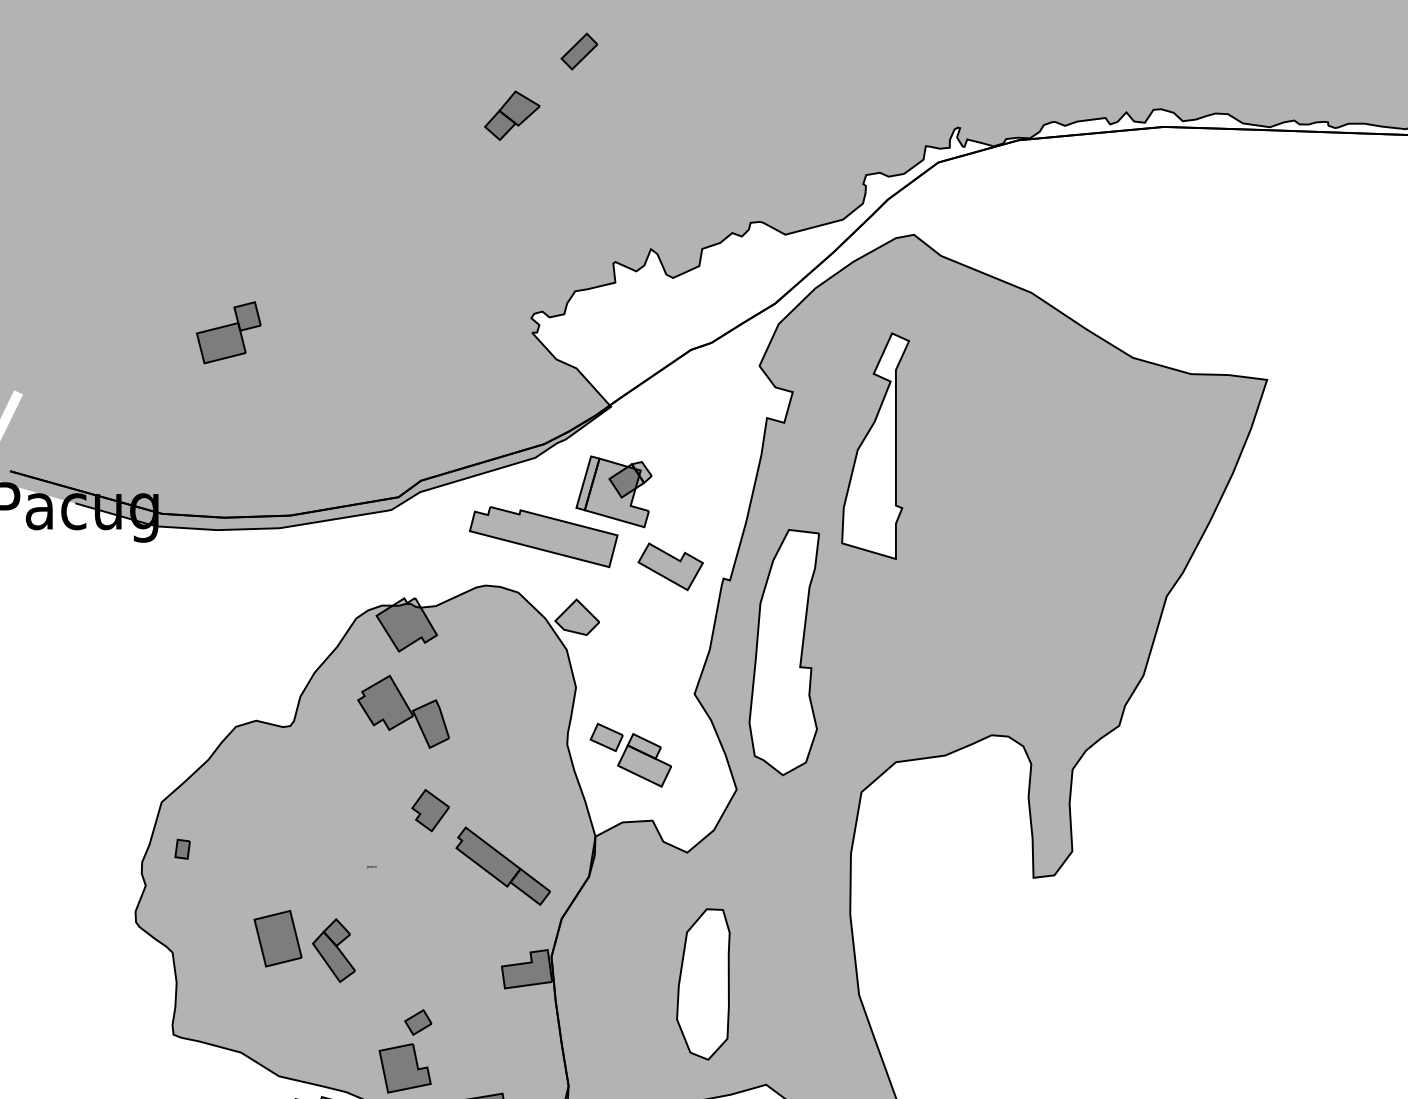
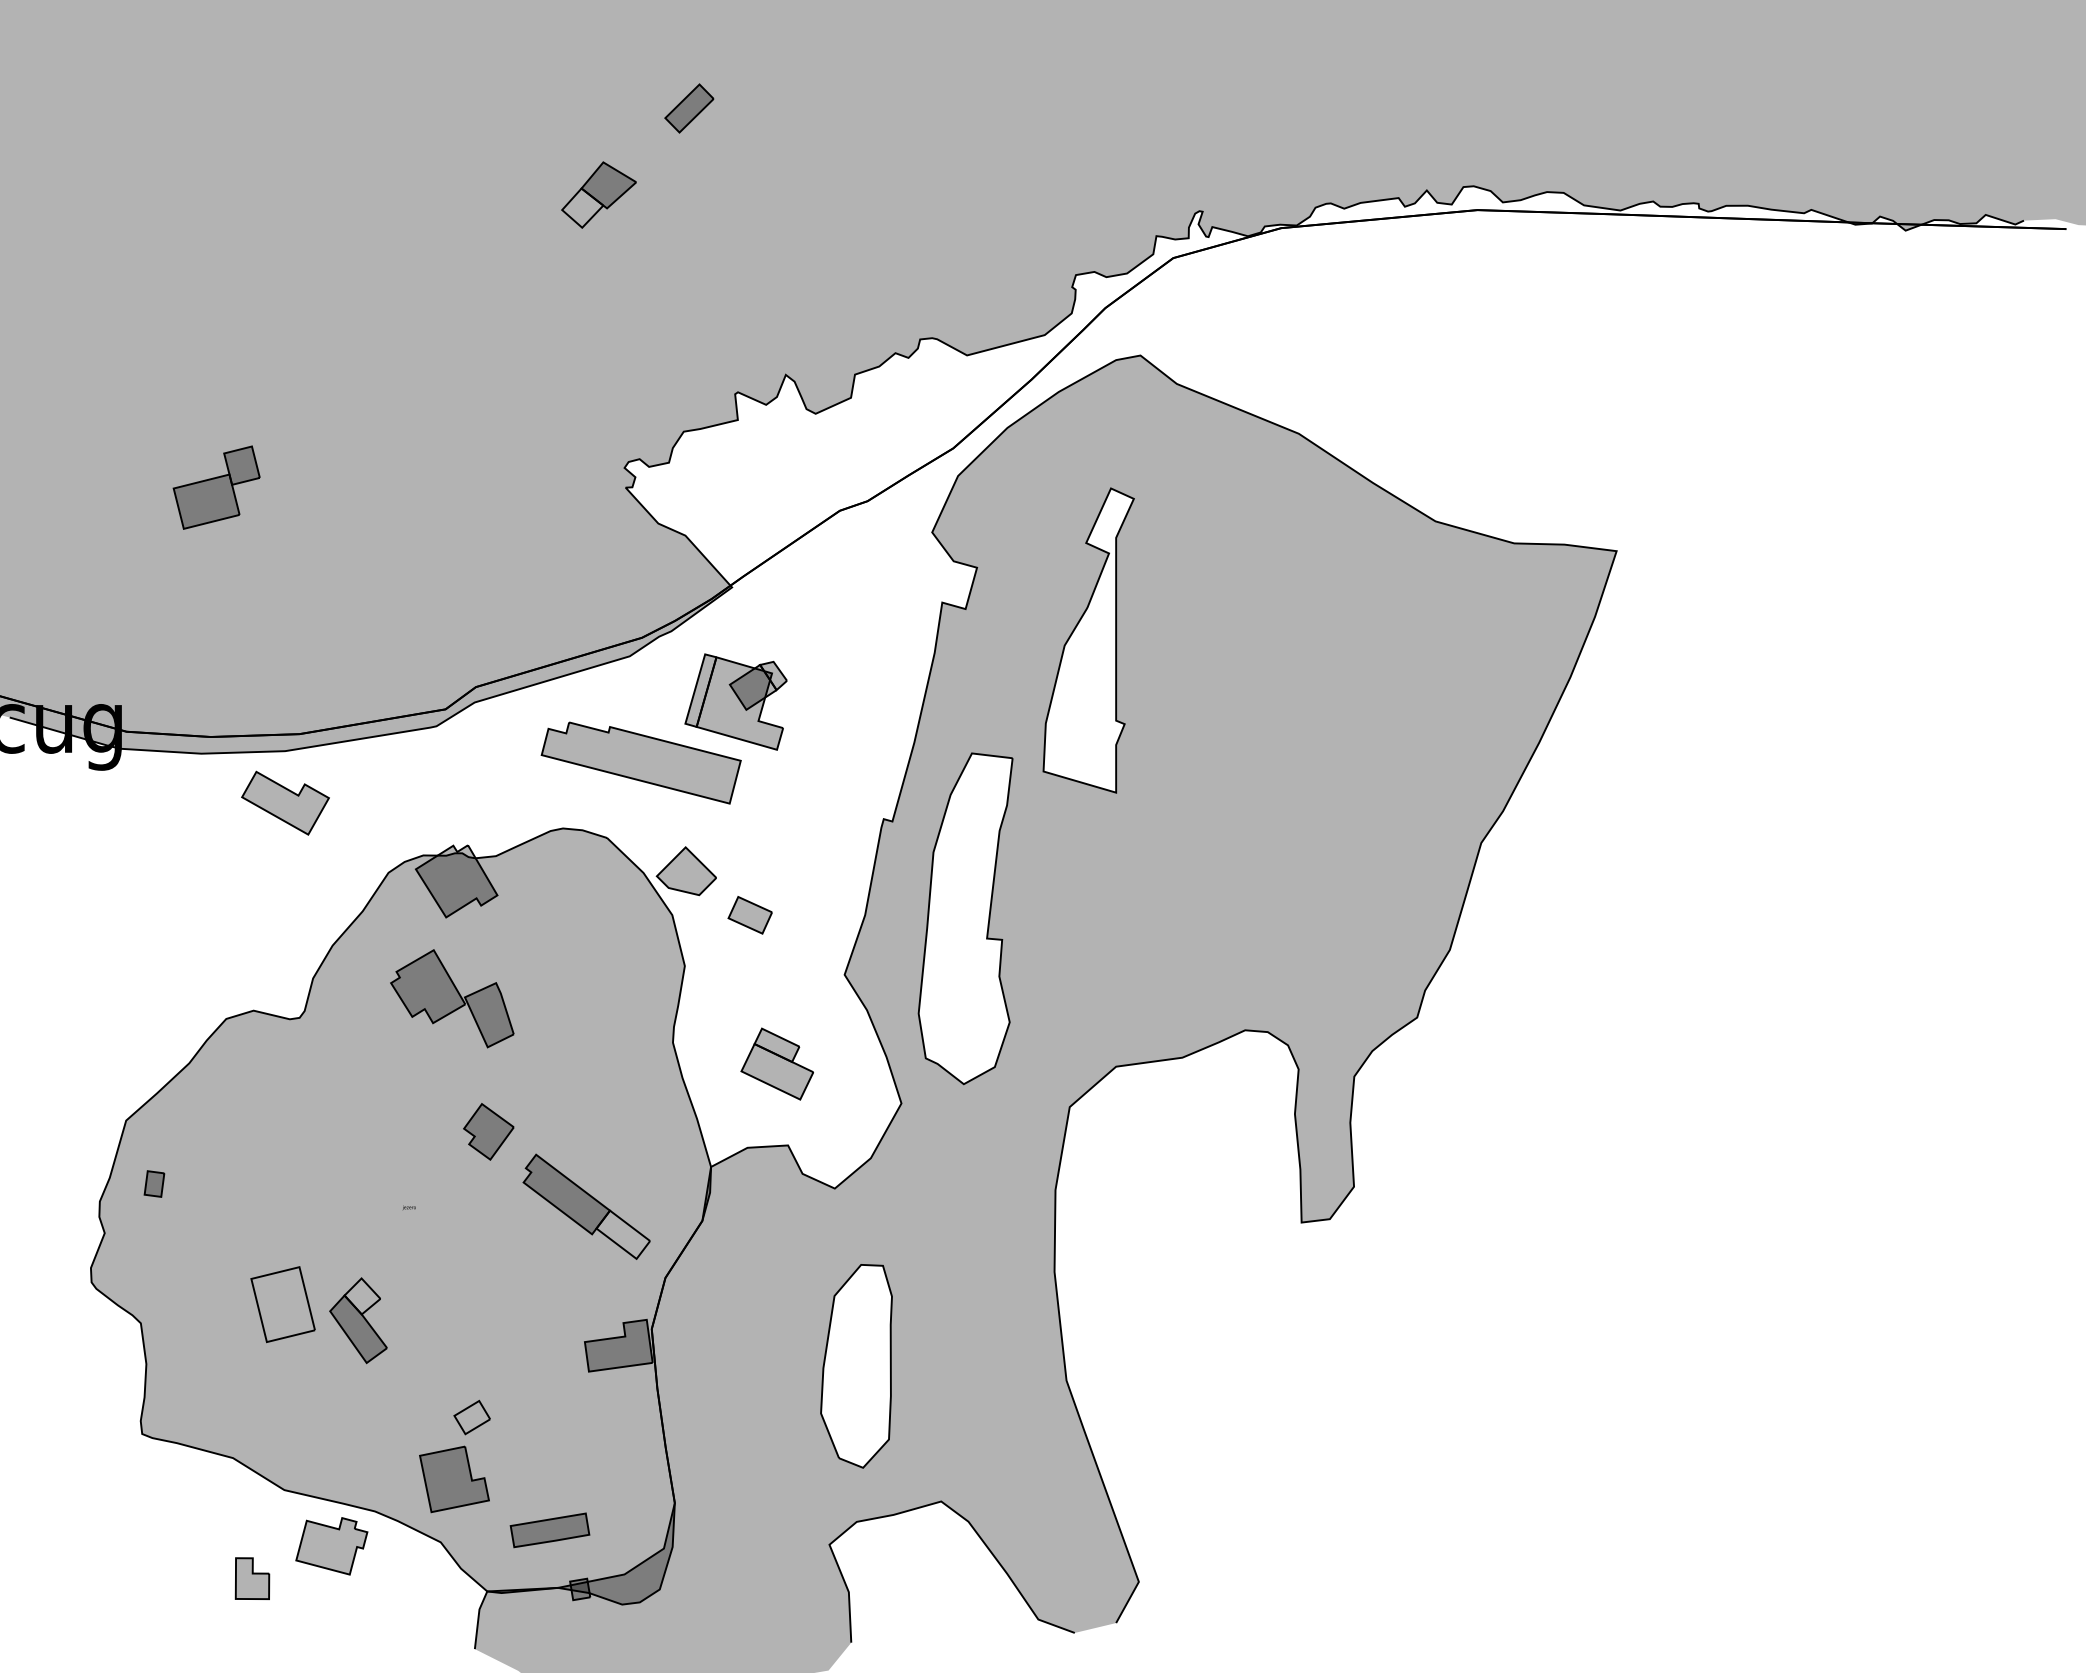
fill: (500, 124) -> (582, 207), removed
part: (670, 566) -> (285, 802), moved
part: (606, 737) -> (749, 915), moved
fill: (530, 886) -> (623, 1234), removed
fill: (336, 932) -> (362, 1296), removed
fill: (278, 938) -> (283, 1304), removed
fill: (418, 1022) -> (472, 1417), removed

